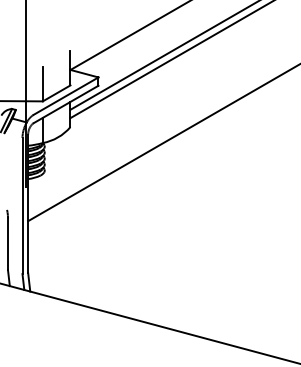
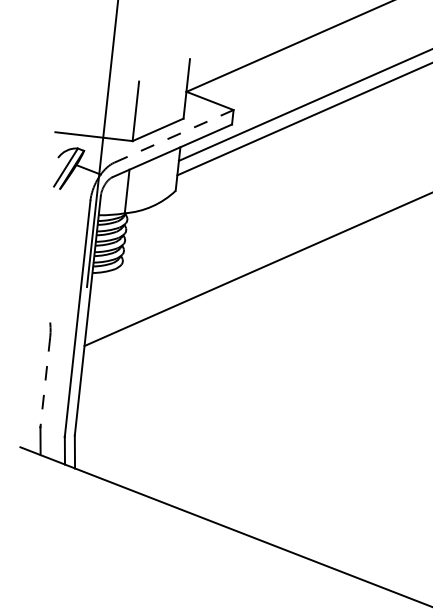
line: (66, 95) -> (174, 135), solid -> dashed
line: (8, 244) -> (46, 382), solid -> dashed

